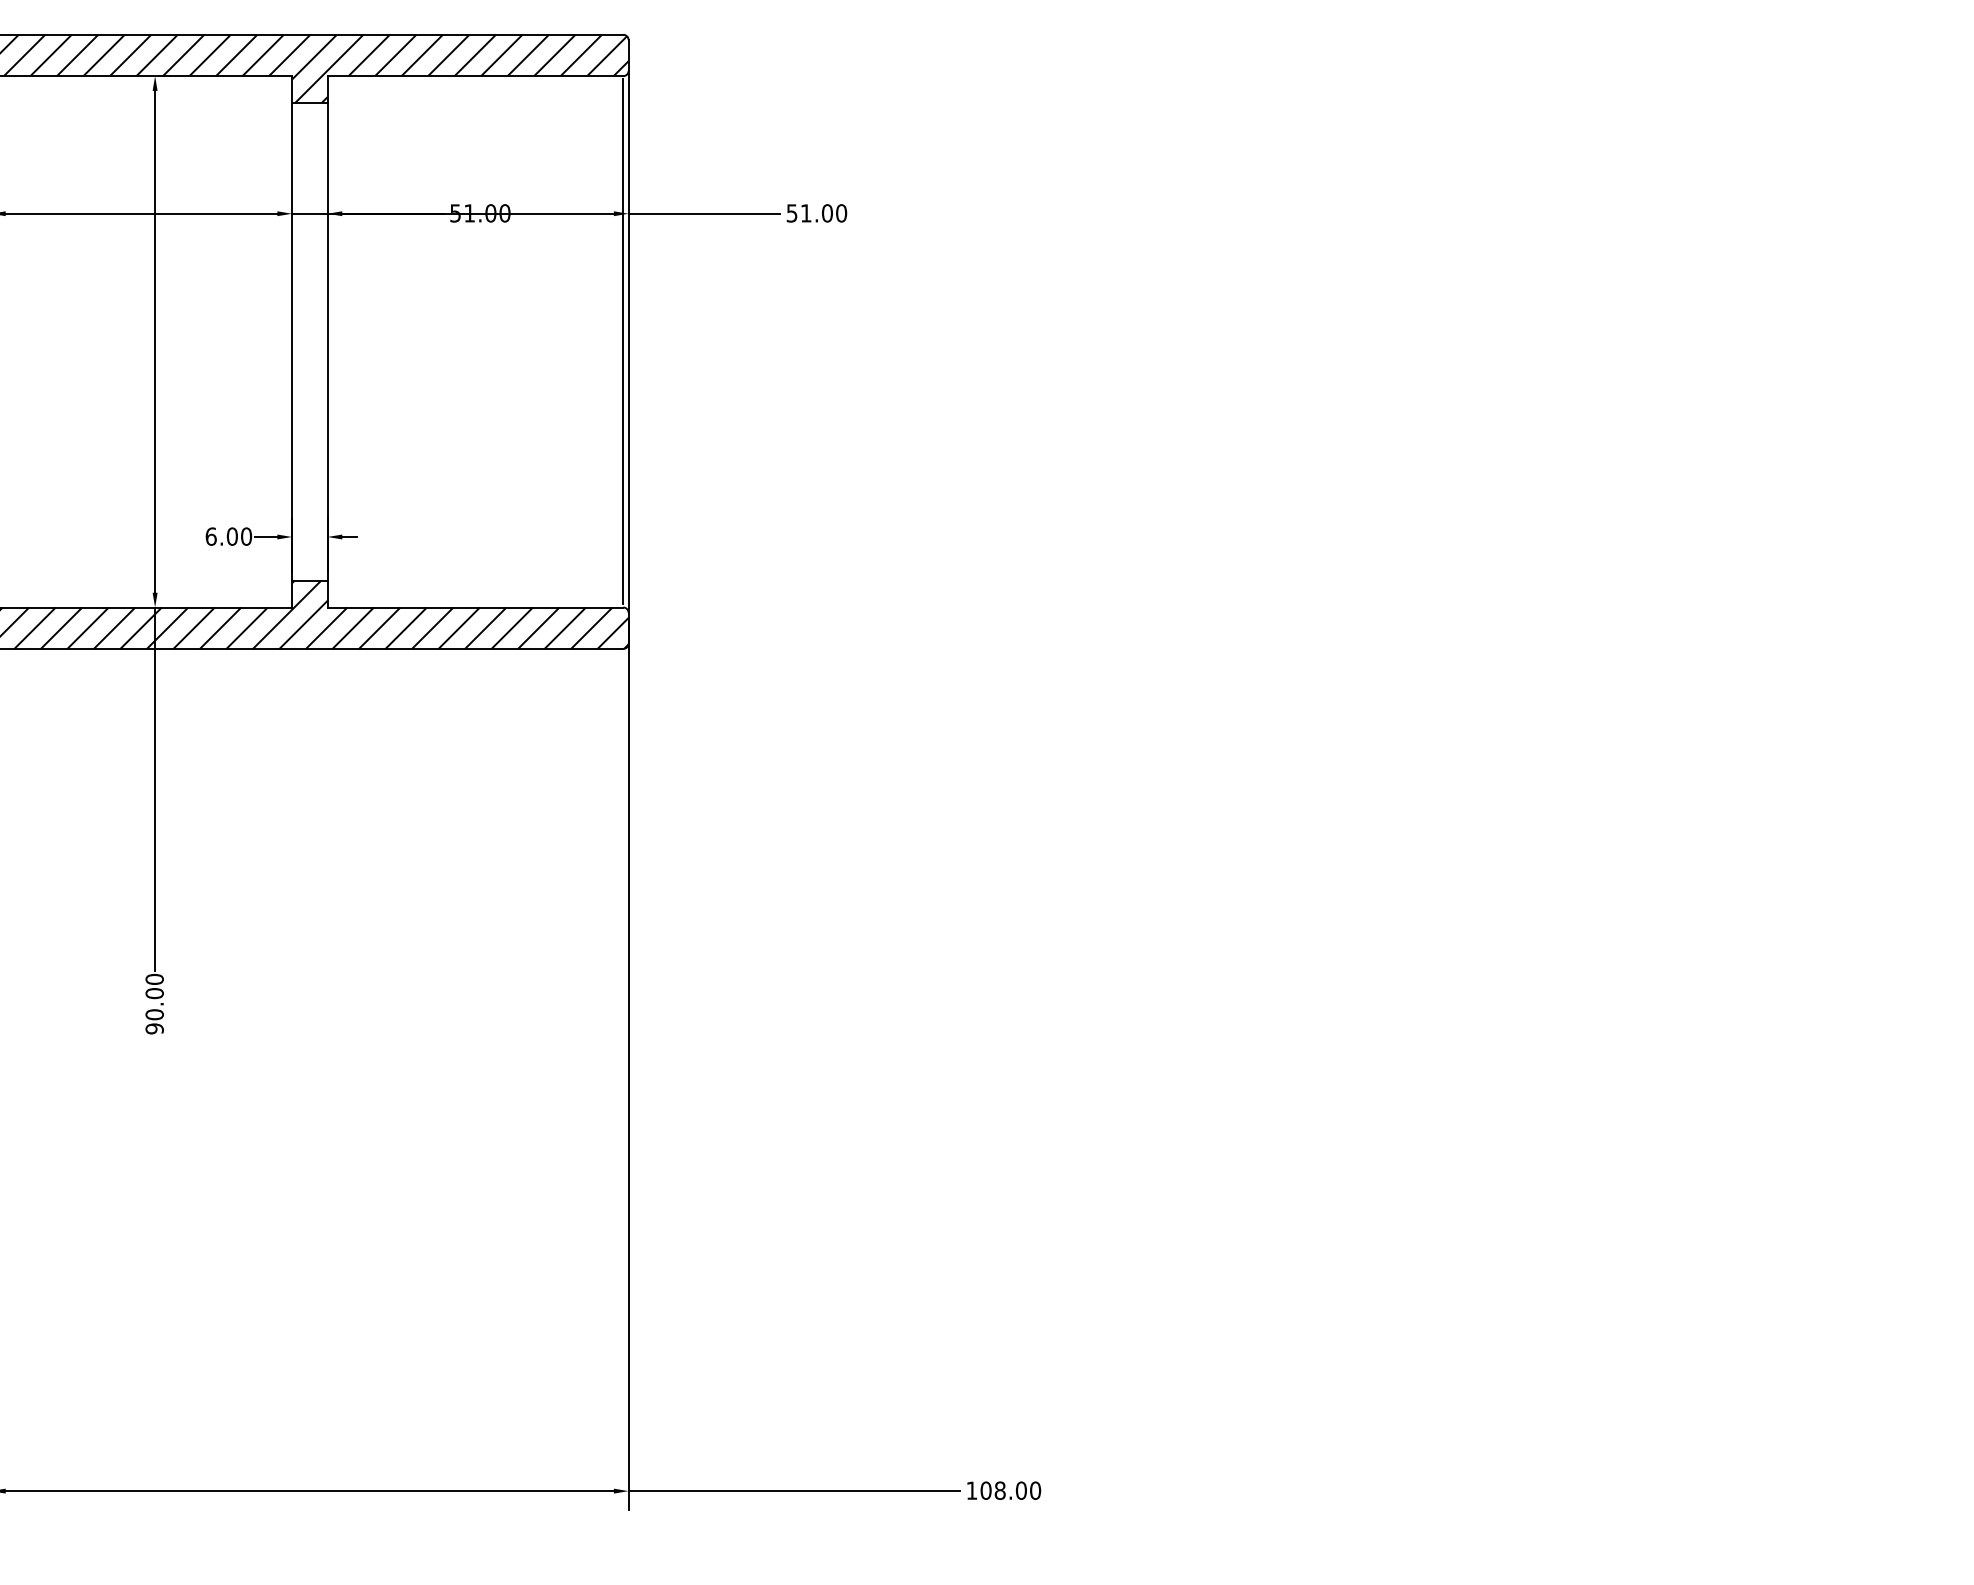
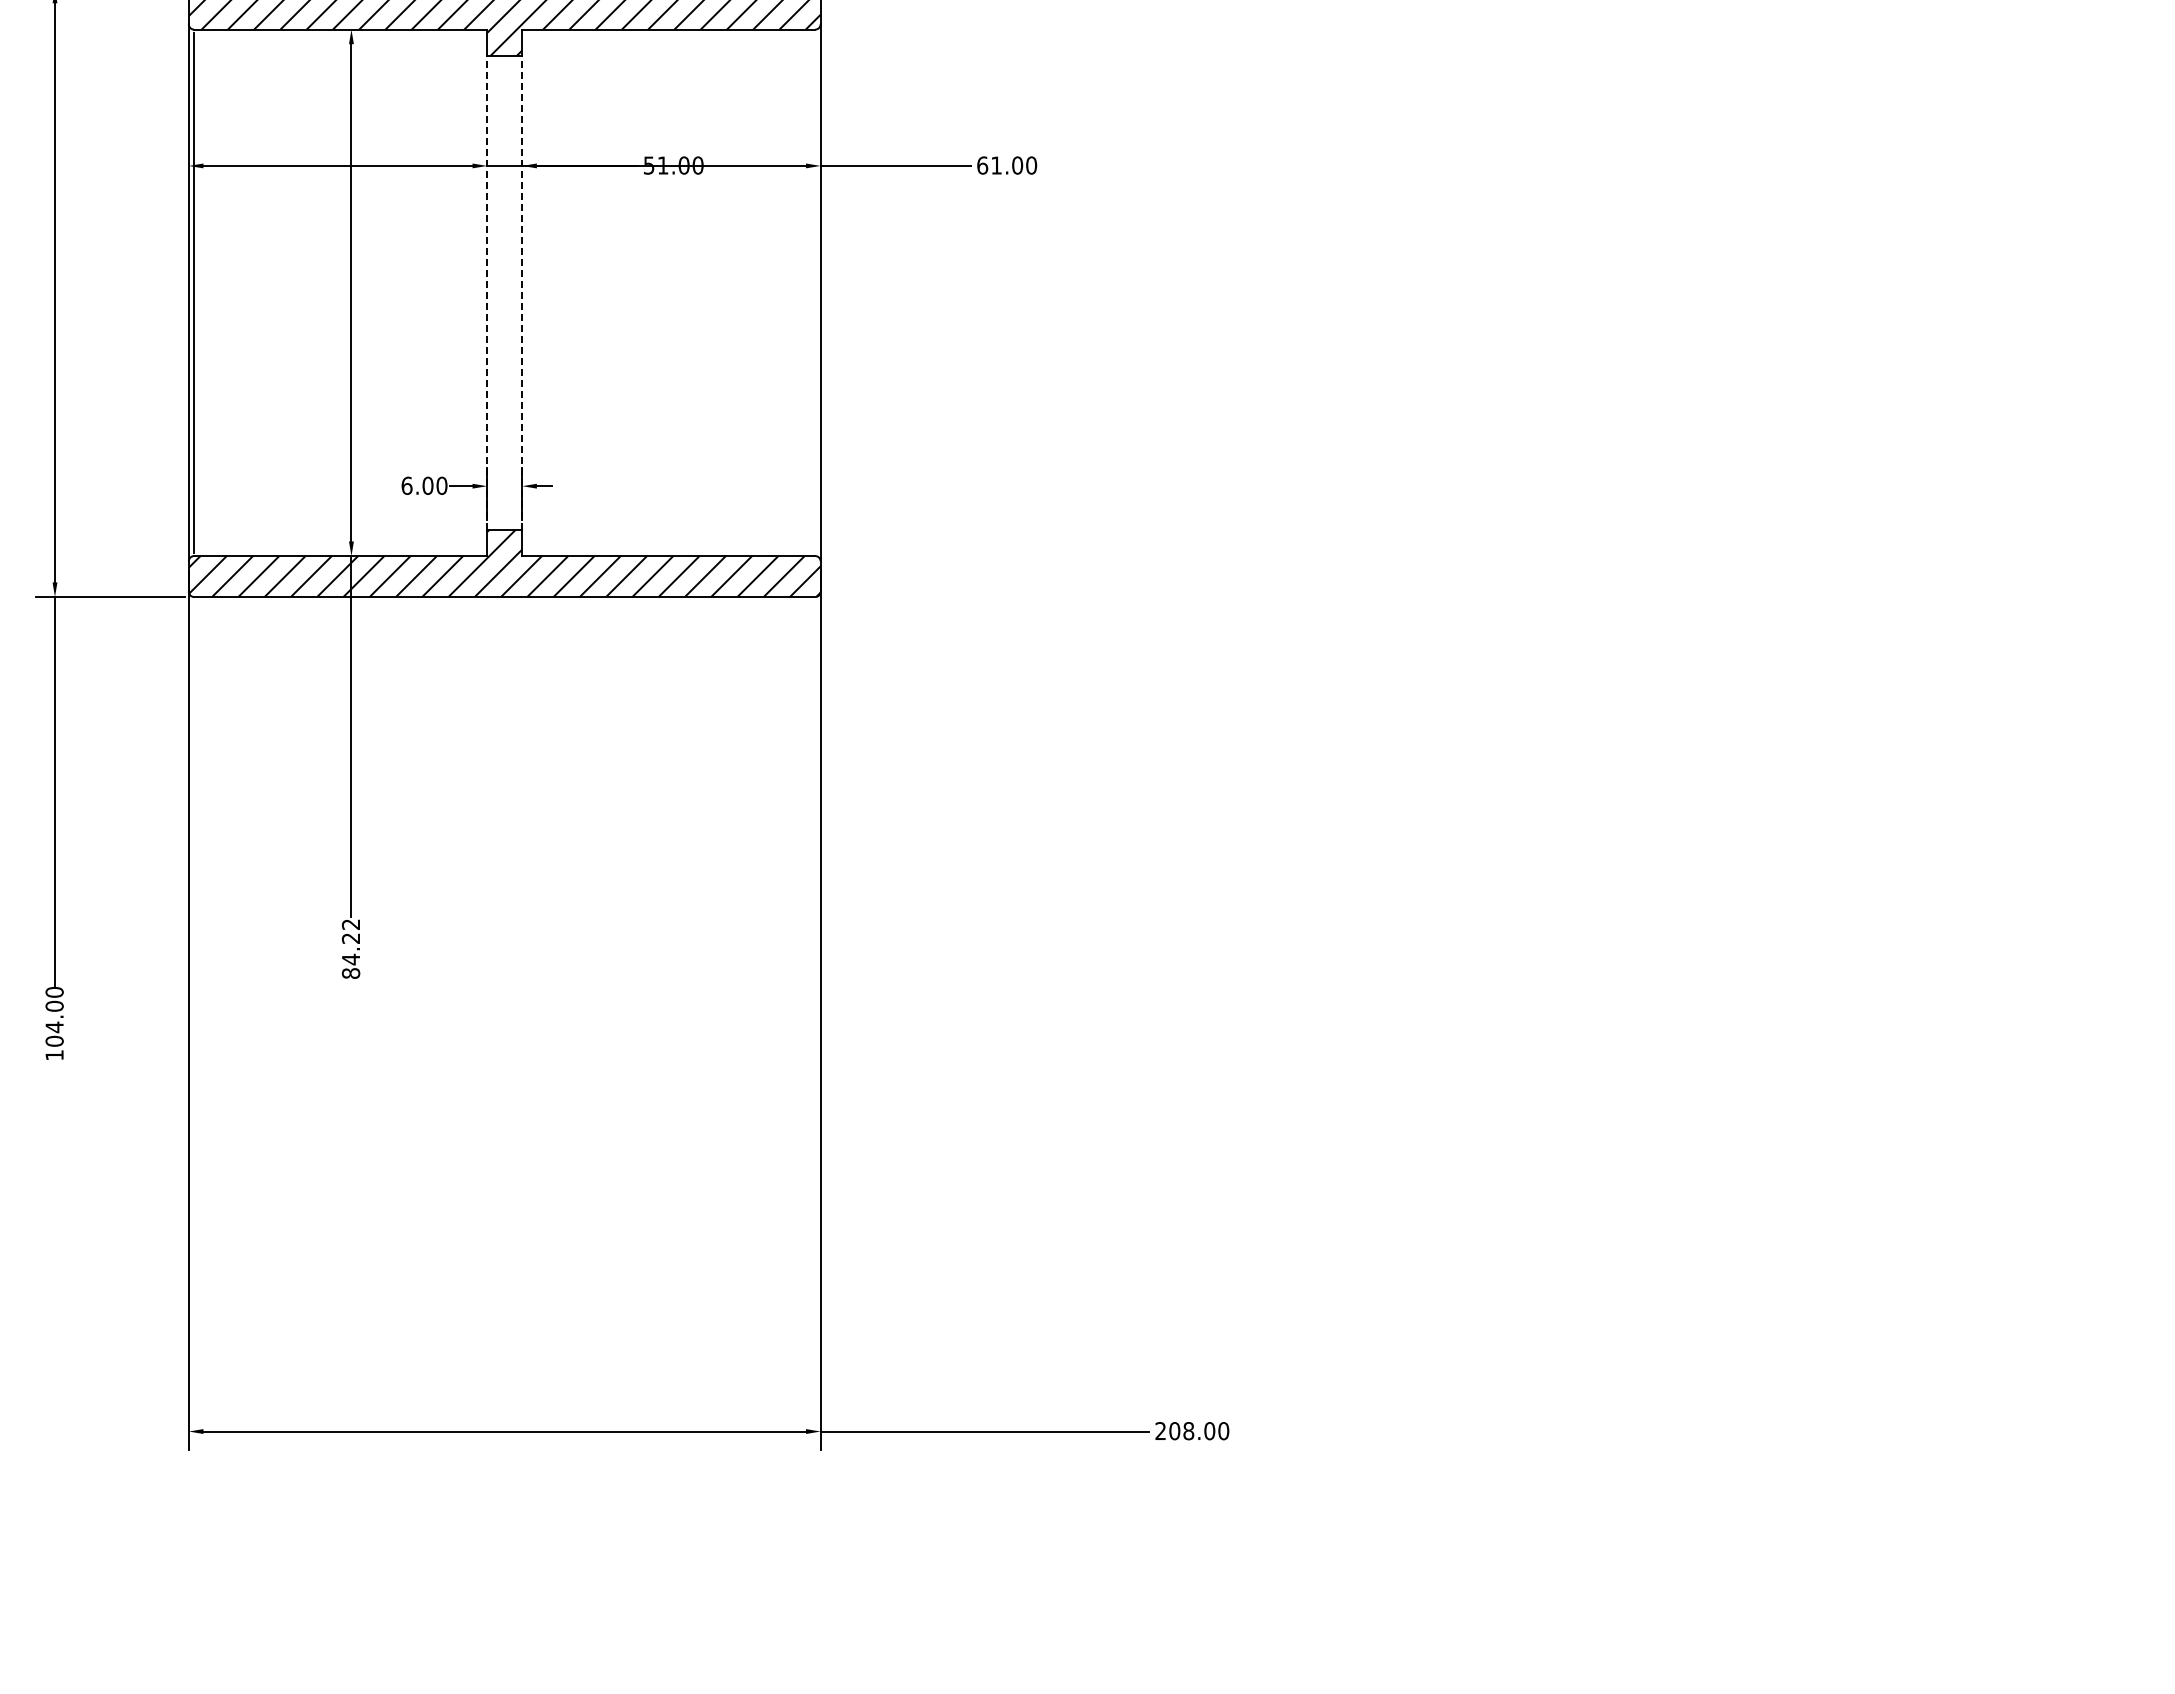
text: (792, 213) -> (982, 165), 51.00 -> 61.00
line: (292, 341) -> (487, 292), solid -> dashed
line: (327, 341) -> (522, 292), solid -> dashed
line: (623, 341) -> (815, 292), removed
text: (154, 1004) -> (350, 949), 90.00 -> 84.22
text: (971, 1490) -> (1160, 1430), 108.00 -> 208.00

